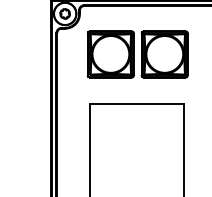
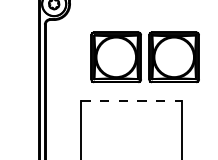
part: (137, 54) -> (144, 57), moved
line: (137, 104) -> (131, 101), solid -> dashed

